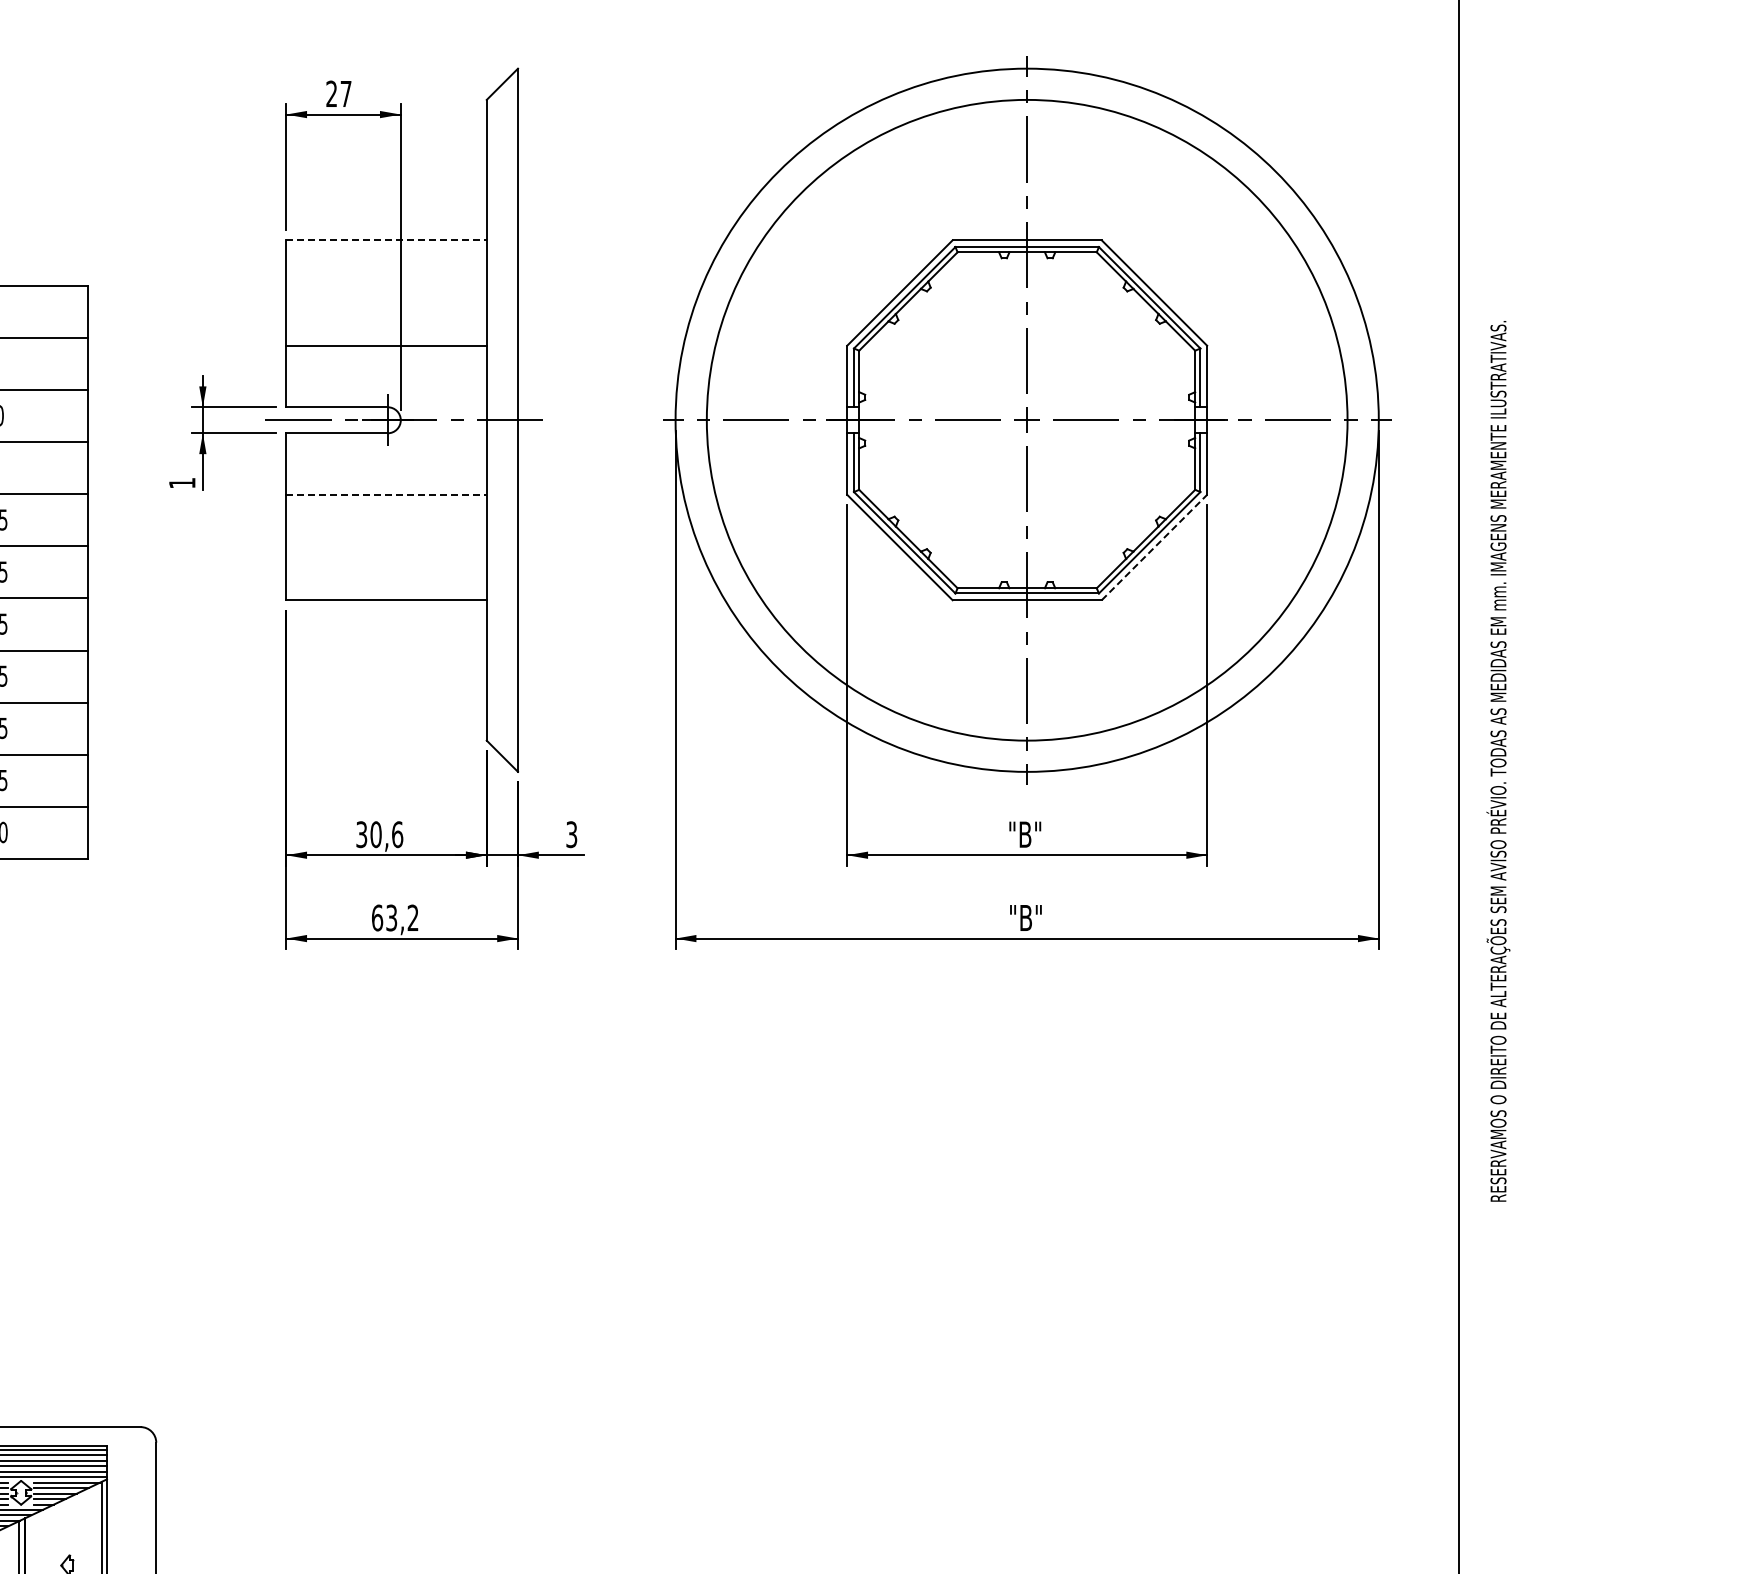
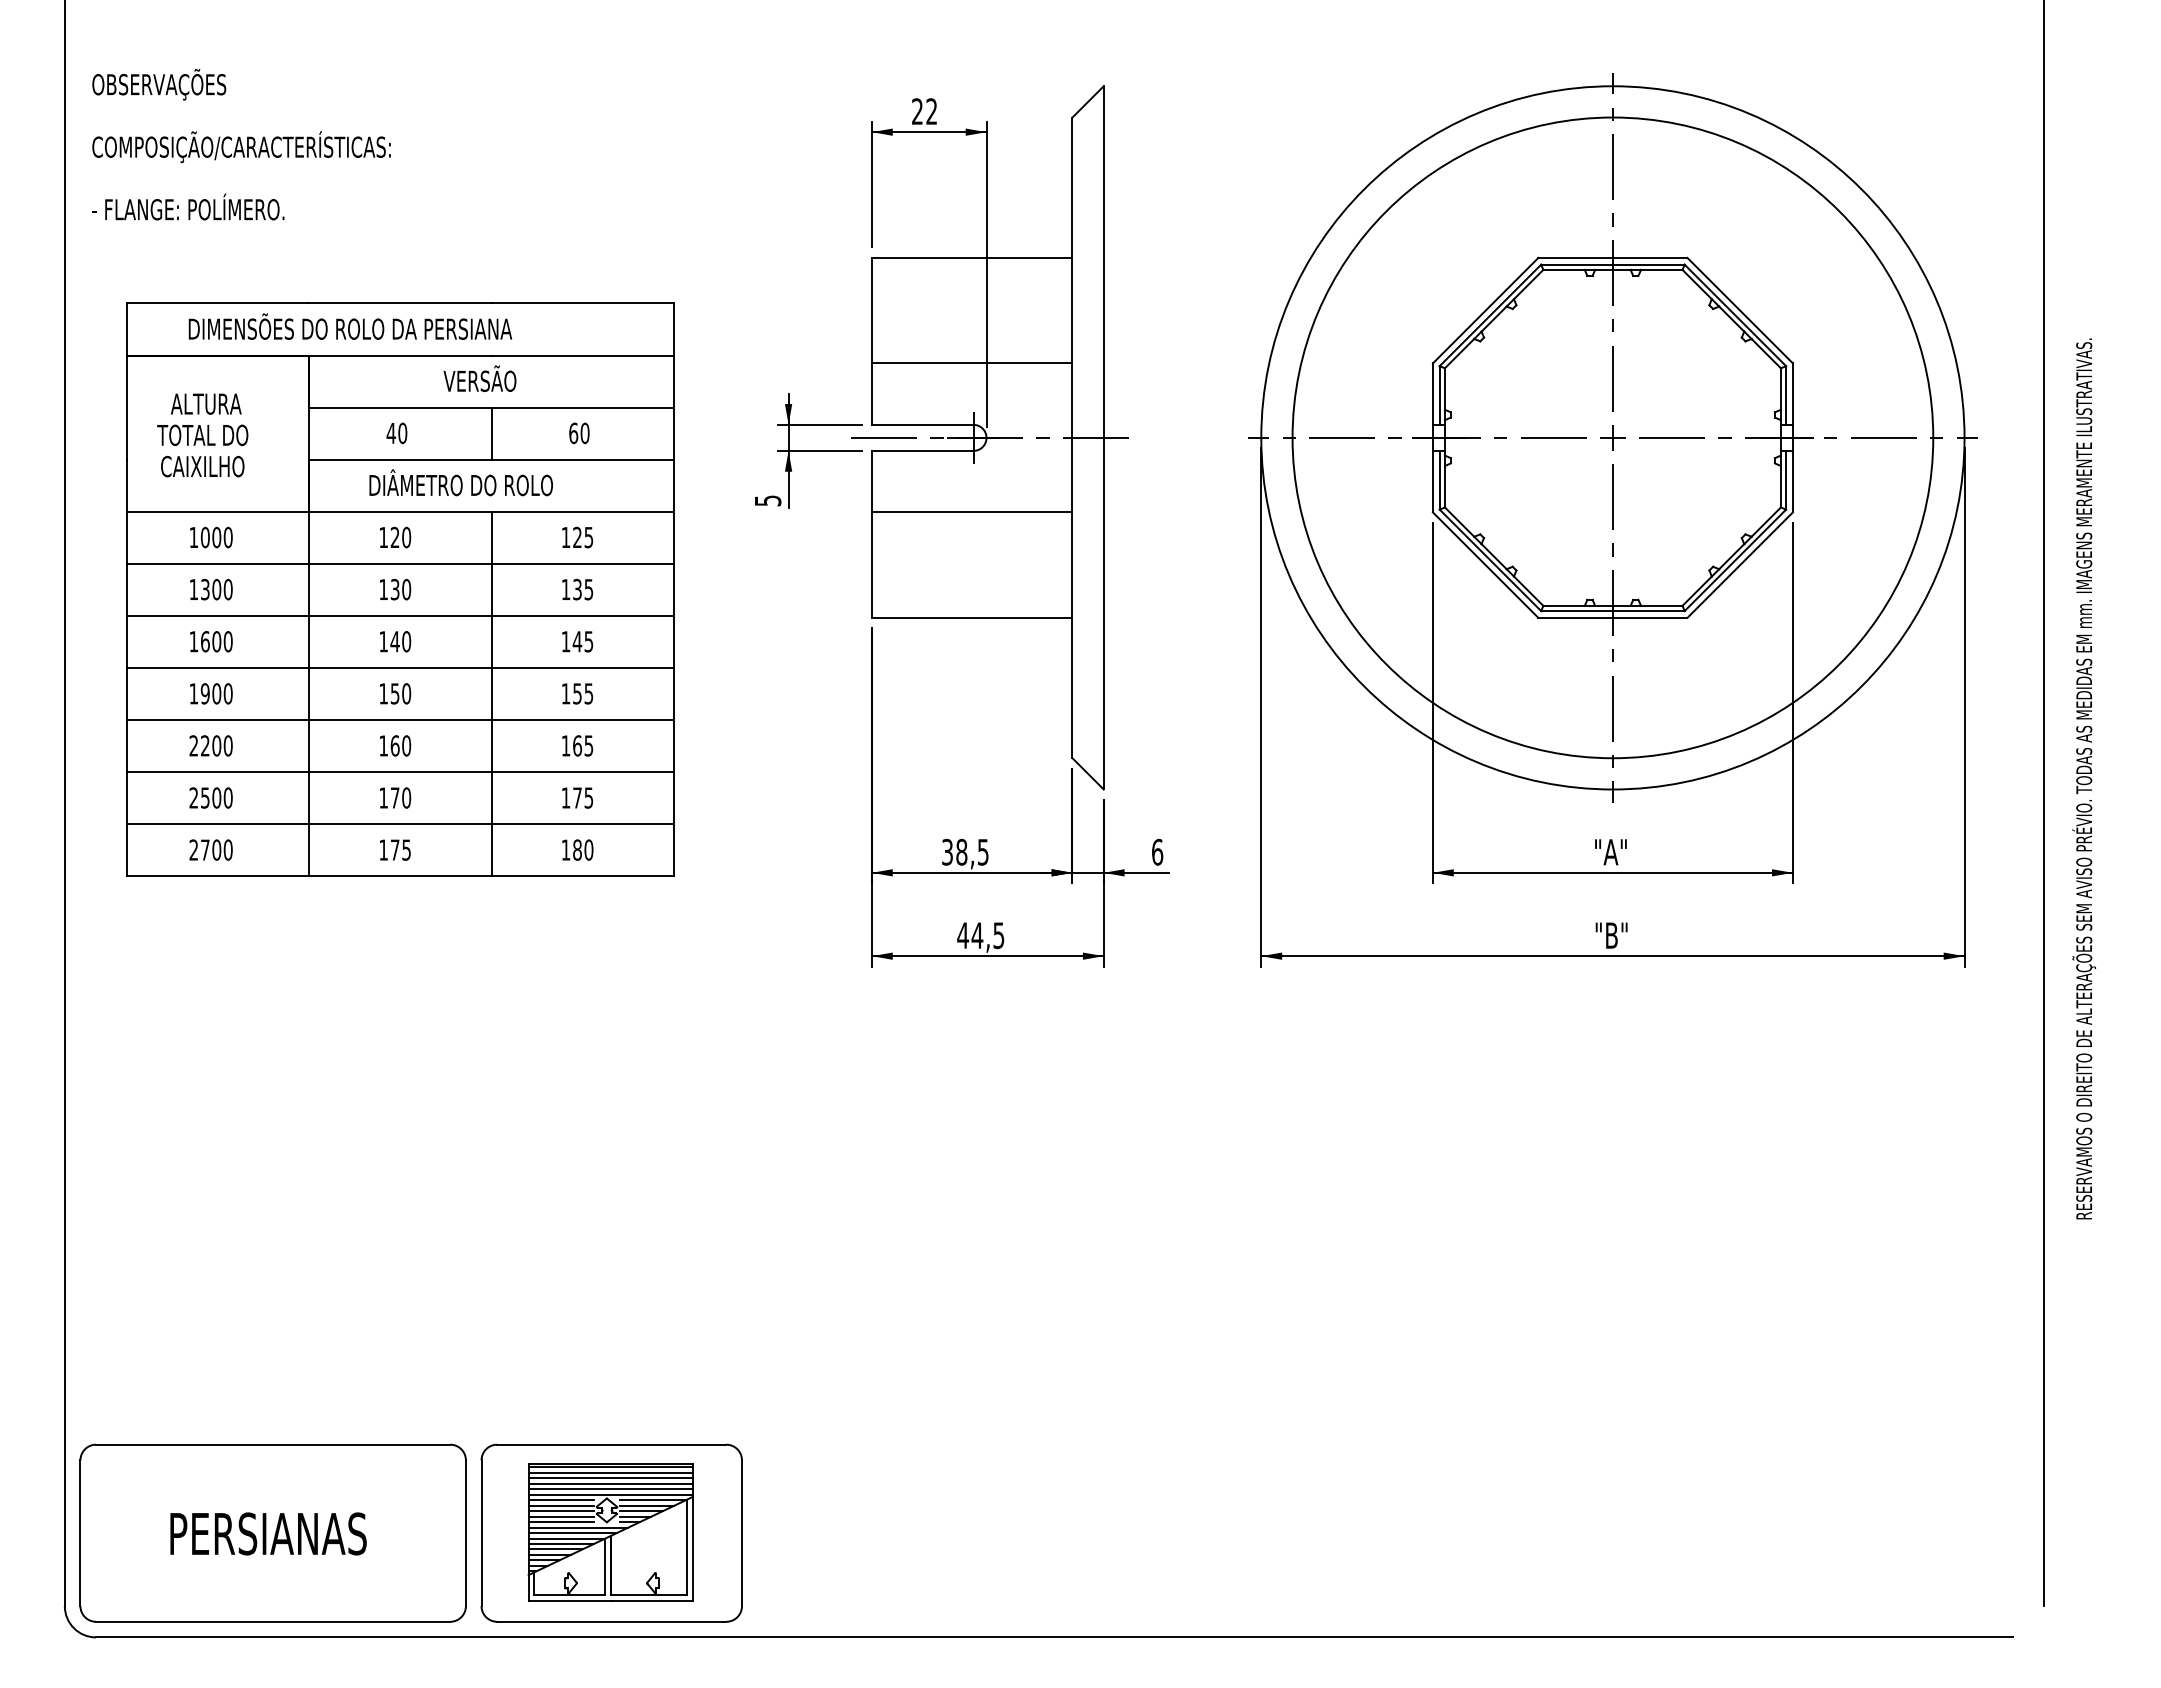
text: (345, 93) -> (931, 111), 27 -> 22
line: (386, 239) -> (972, 257), dashed -> solid
text: (182, 482) -> (768, 500), 1 -> 5
line: (386, 494) -> (972, 512), dashed -> solid
line: (1154, 547) -> (1740, 565), dashed -> solid
text: (386, 833) -> (972, 851), 30,6 -> 38,5
text: (571, 833) -> (1157, 851), 3 -> 6
text: (1024, 834) -> (1610, 852), "B" -> "A"
text: (394, 917) -> (980, 935), 63,2 -> 44,5

